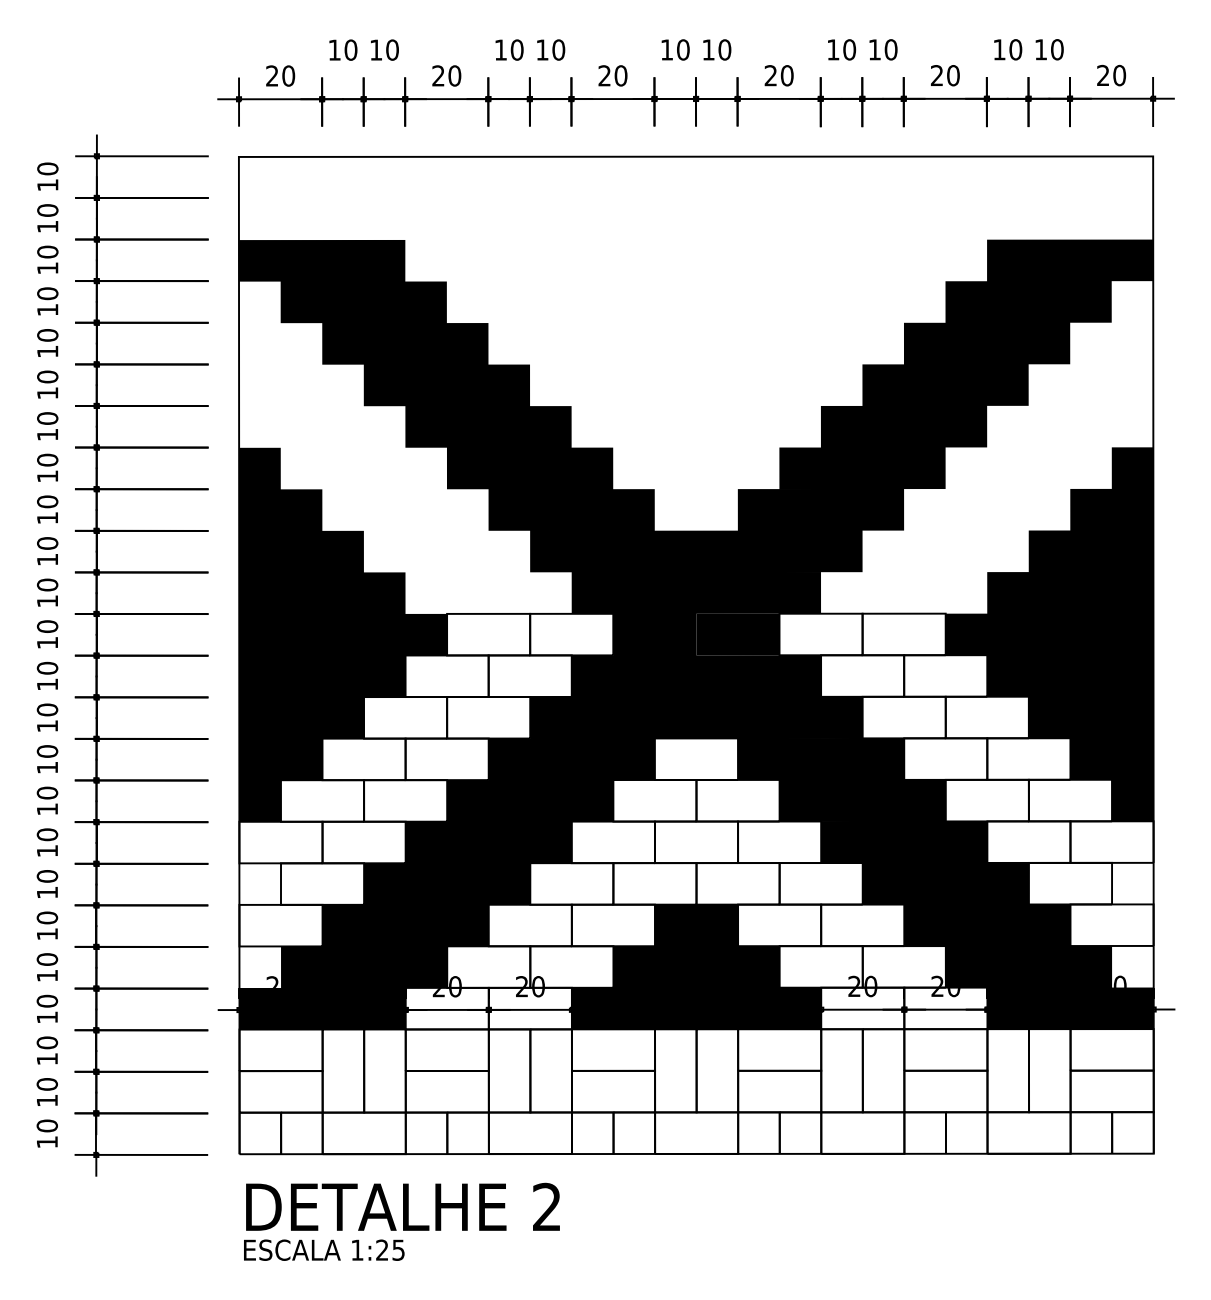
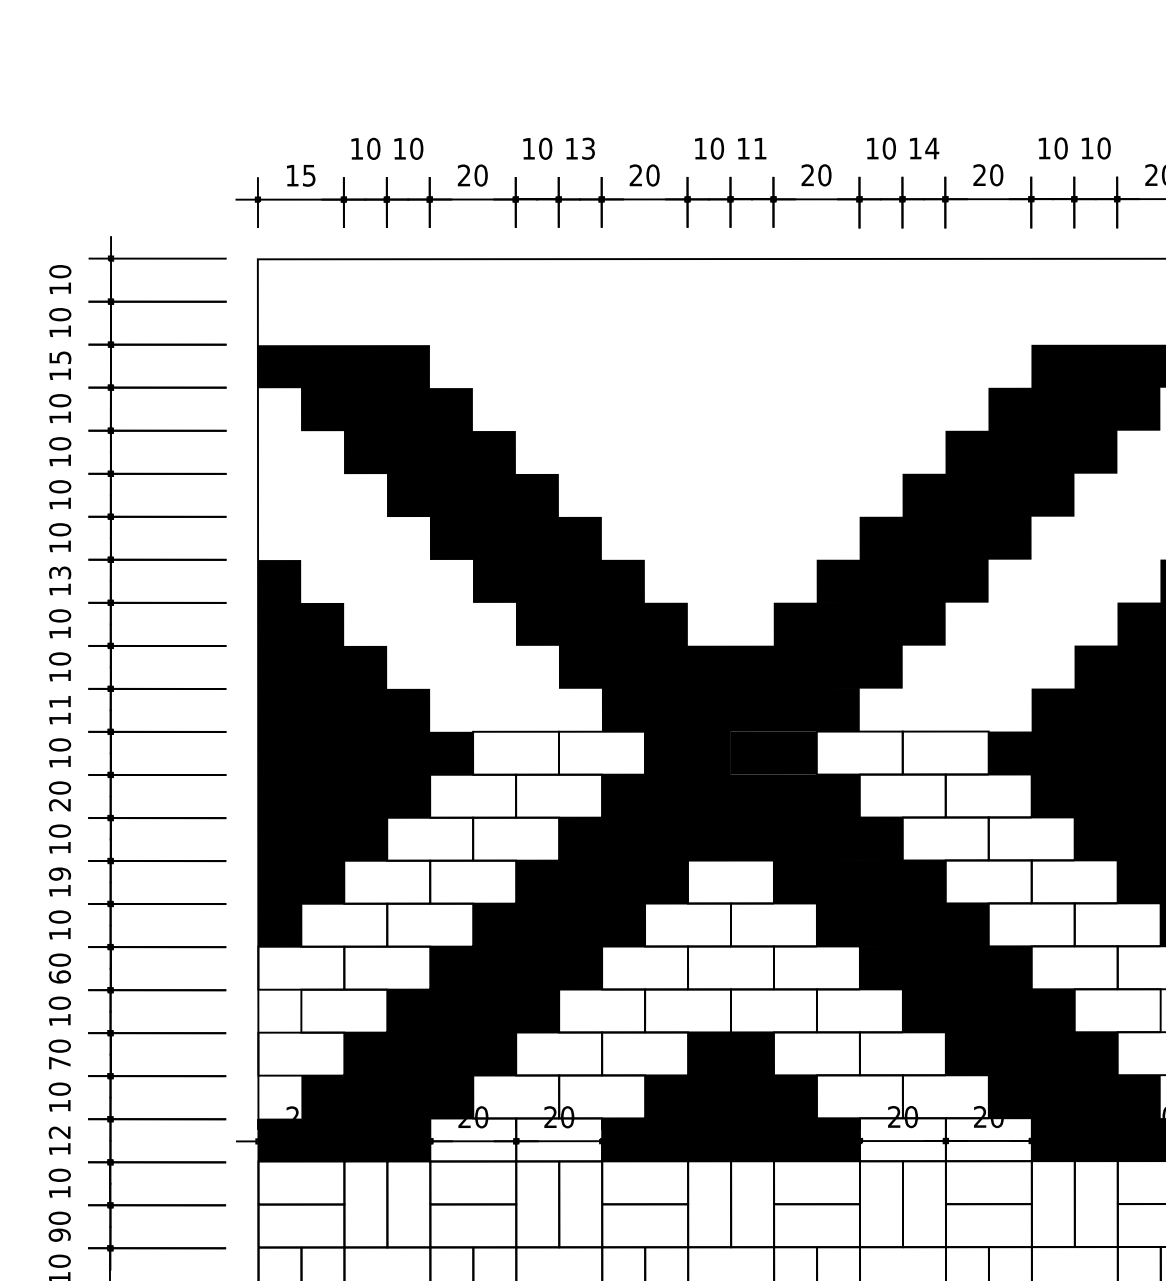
text: (558, 49) -> (588, 148), 10 -> 13
text: (724, 49) -> (759, 148), 10 -> 11
text: (890, 49) -> (931, 148), 10 -> 14
text: (280, 75) -> (300, 175), 20 -> 15
text: (47, 251) -> (59, 357), 10 -> 15
text: (47, 459) -> (59, 572), 10 -> 13
text: (47, 584) -> (59, 701), 10 -> 11
text: (46, 684) -> (58, 804), 10 -> 20
text: (47, 751) -> (59, 874), 10 -> 19
text: (47, 850) -> (59, 976), 10 -> 60
text: (47, 934) -> (59, 1063), 10 -> 70
text: (47, 1000) -> (59, 1131), 10 -> 12
text: (46, 1100) -> (58, 1234), 10 -> 90

